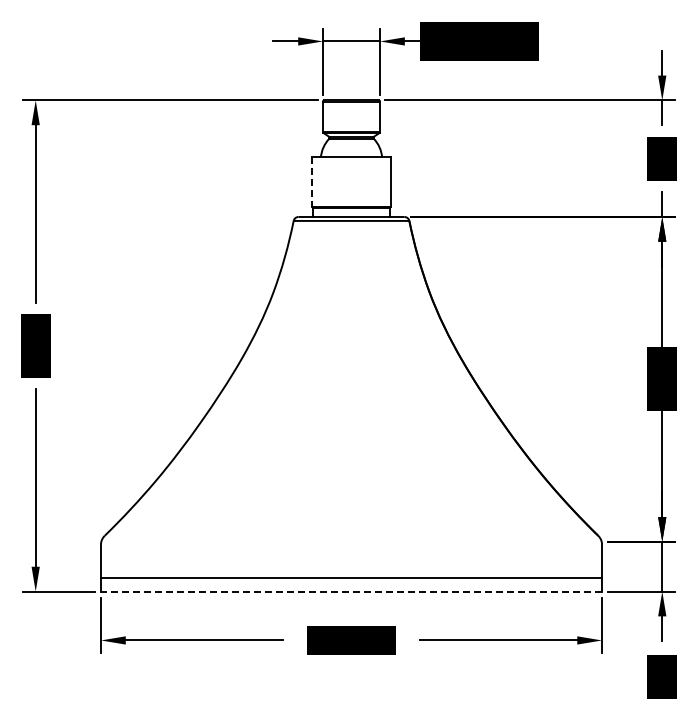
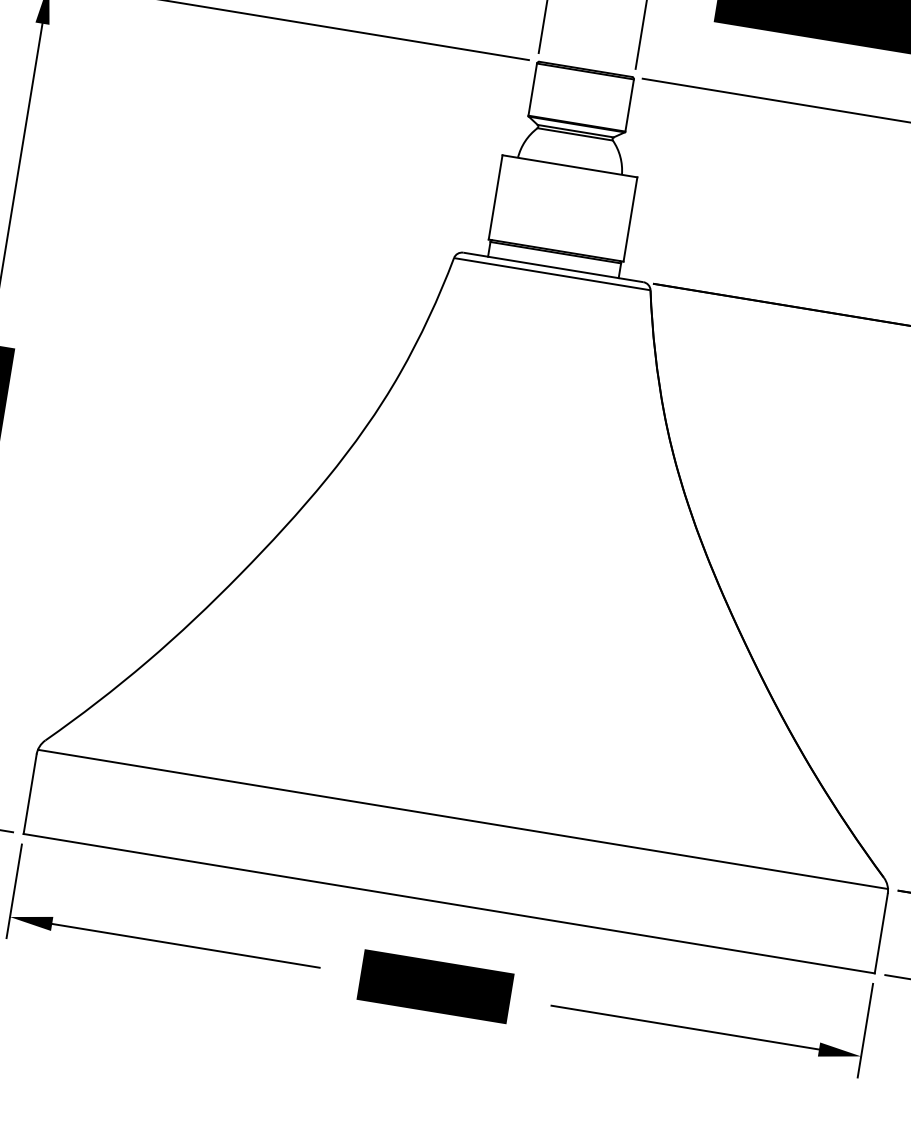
line: (311, 182) -> (494, 197), dashed -> solid
line: (351, 577) -> (463, 818), moved
line: (351, 591) -> (449, 903), dashed -> solid

